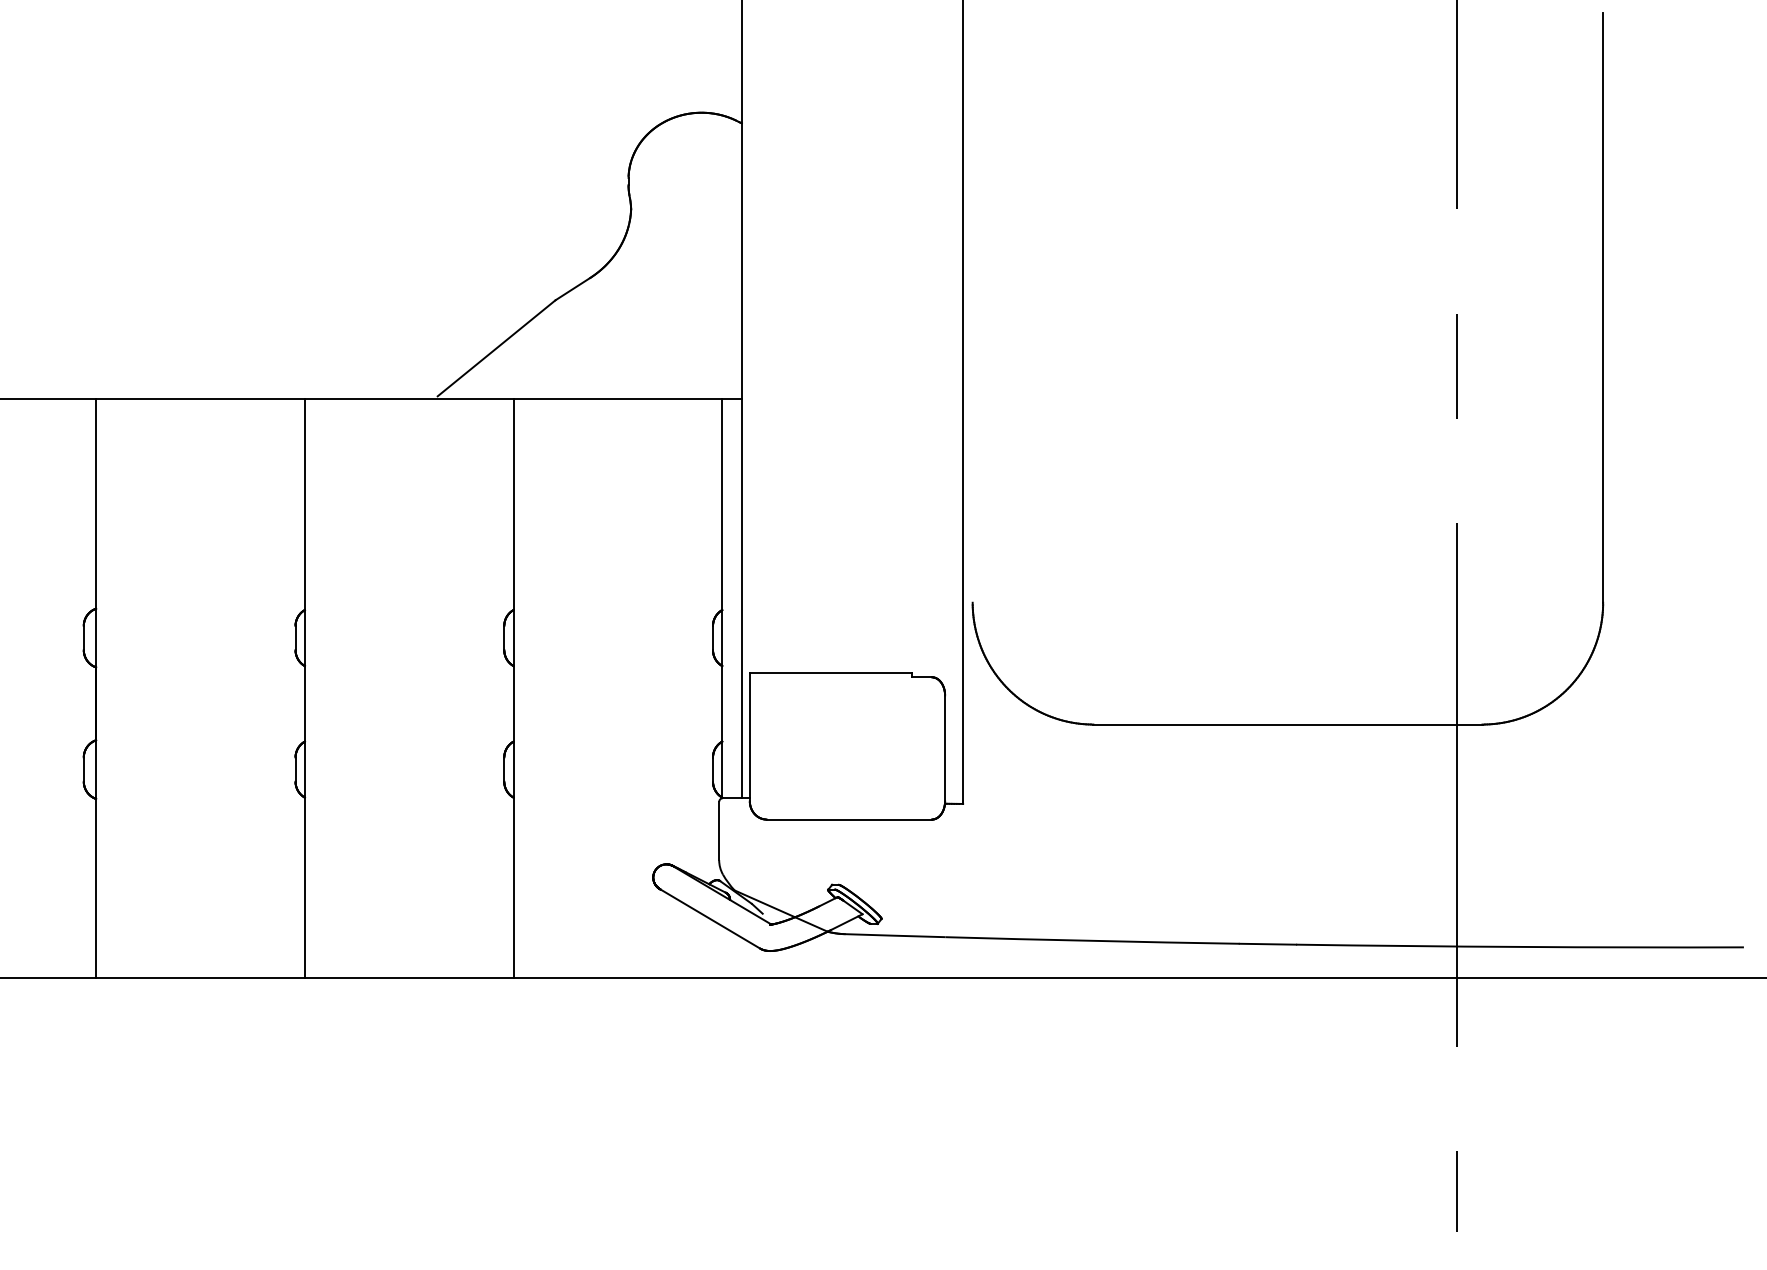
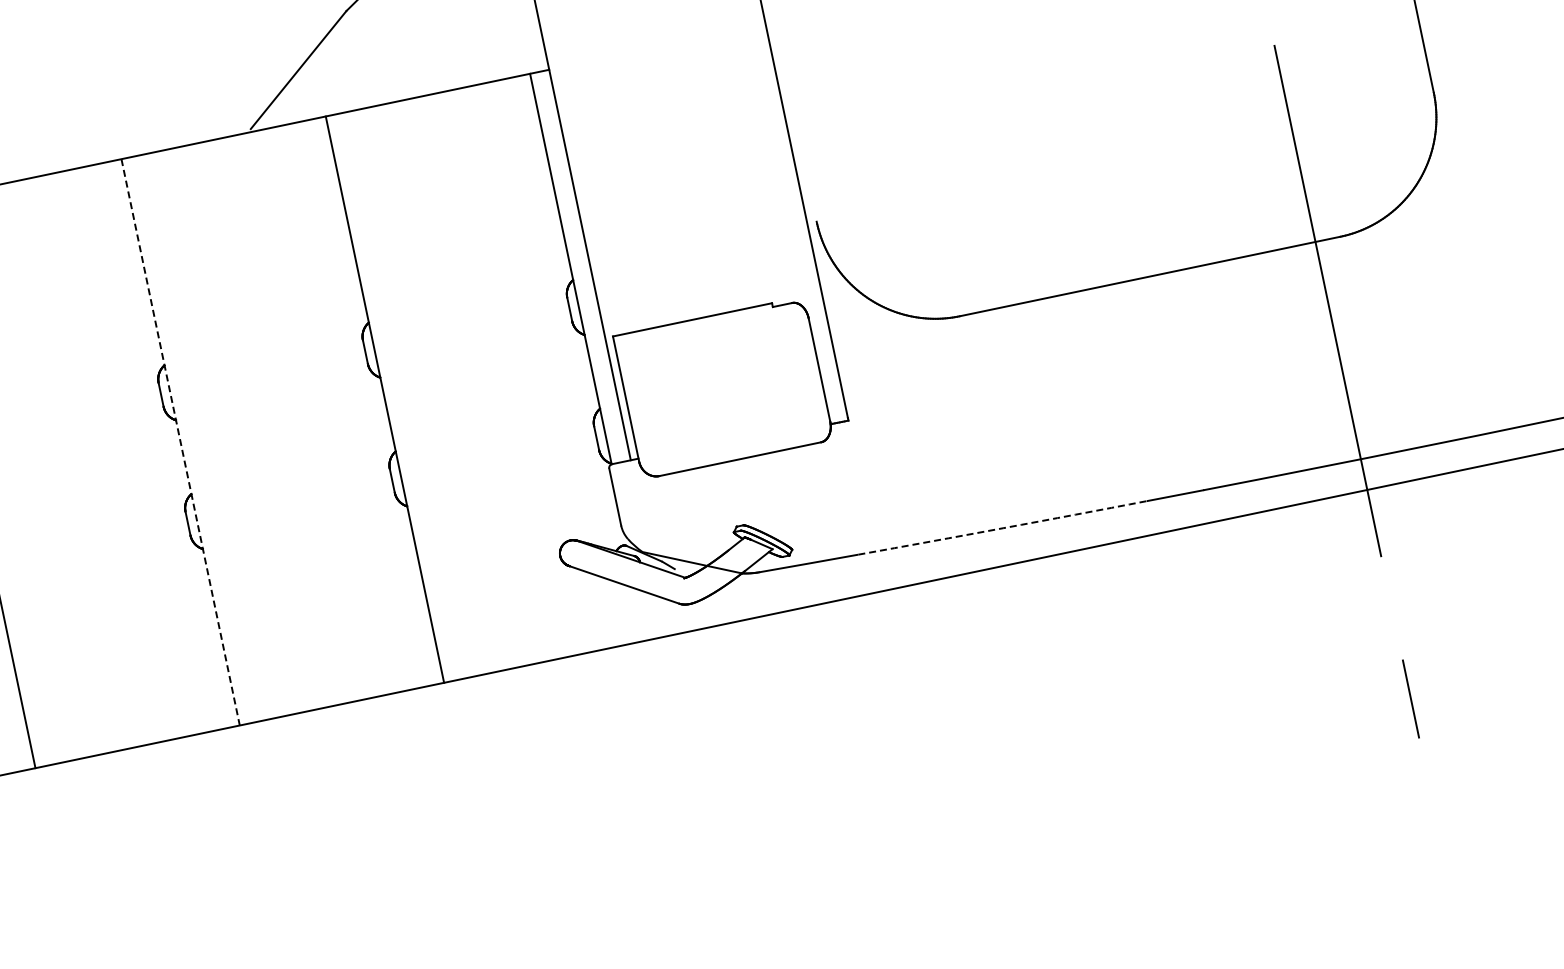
line: (304, 689) -> (180, 443), solid -> dashed
arc: (1092, 940) -> (1003, 527), solid -> dashed

